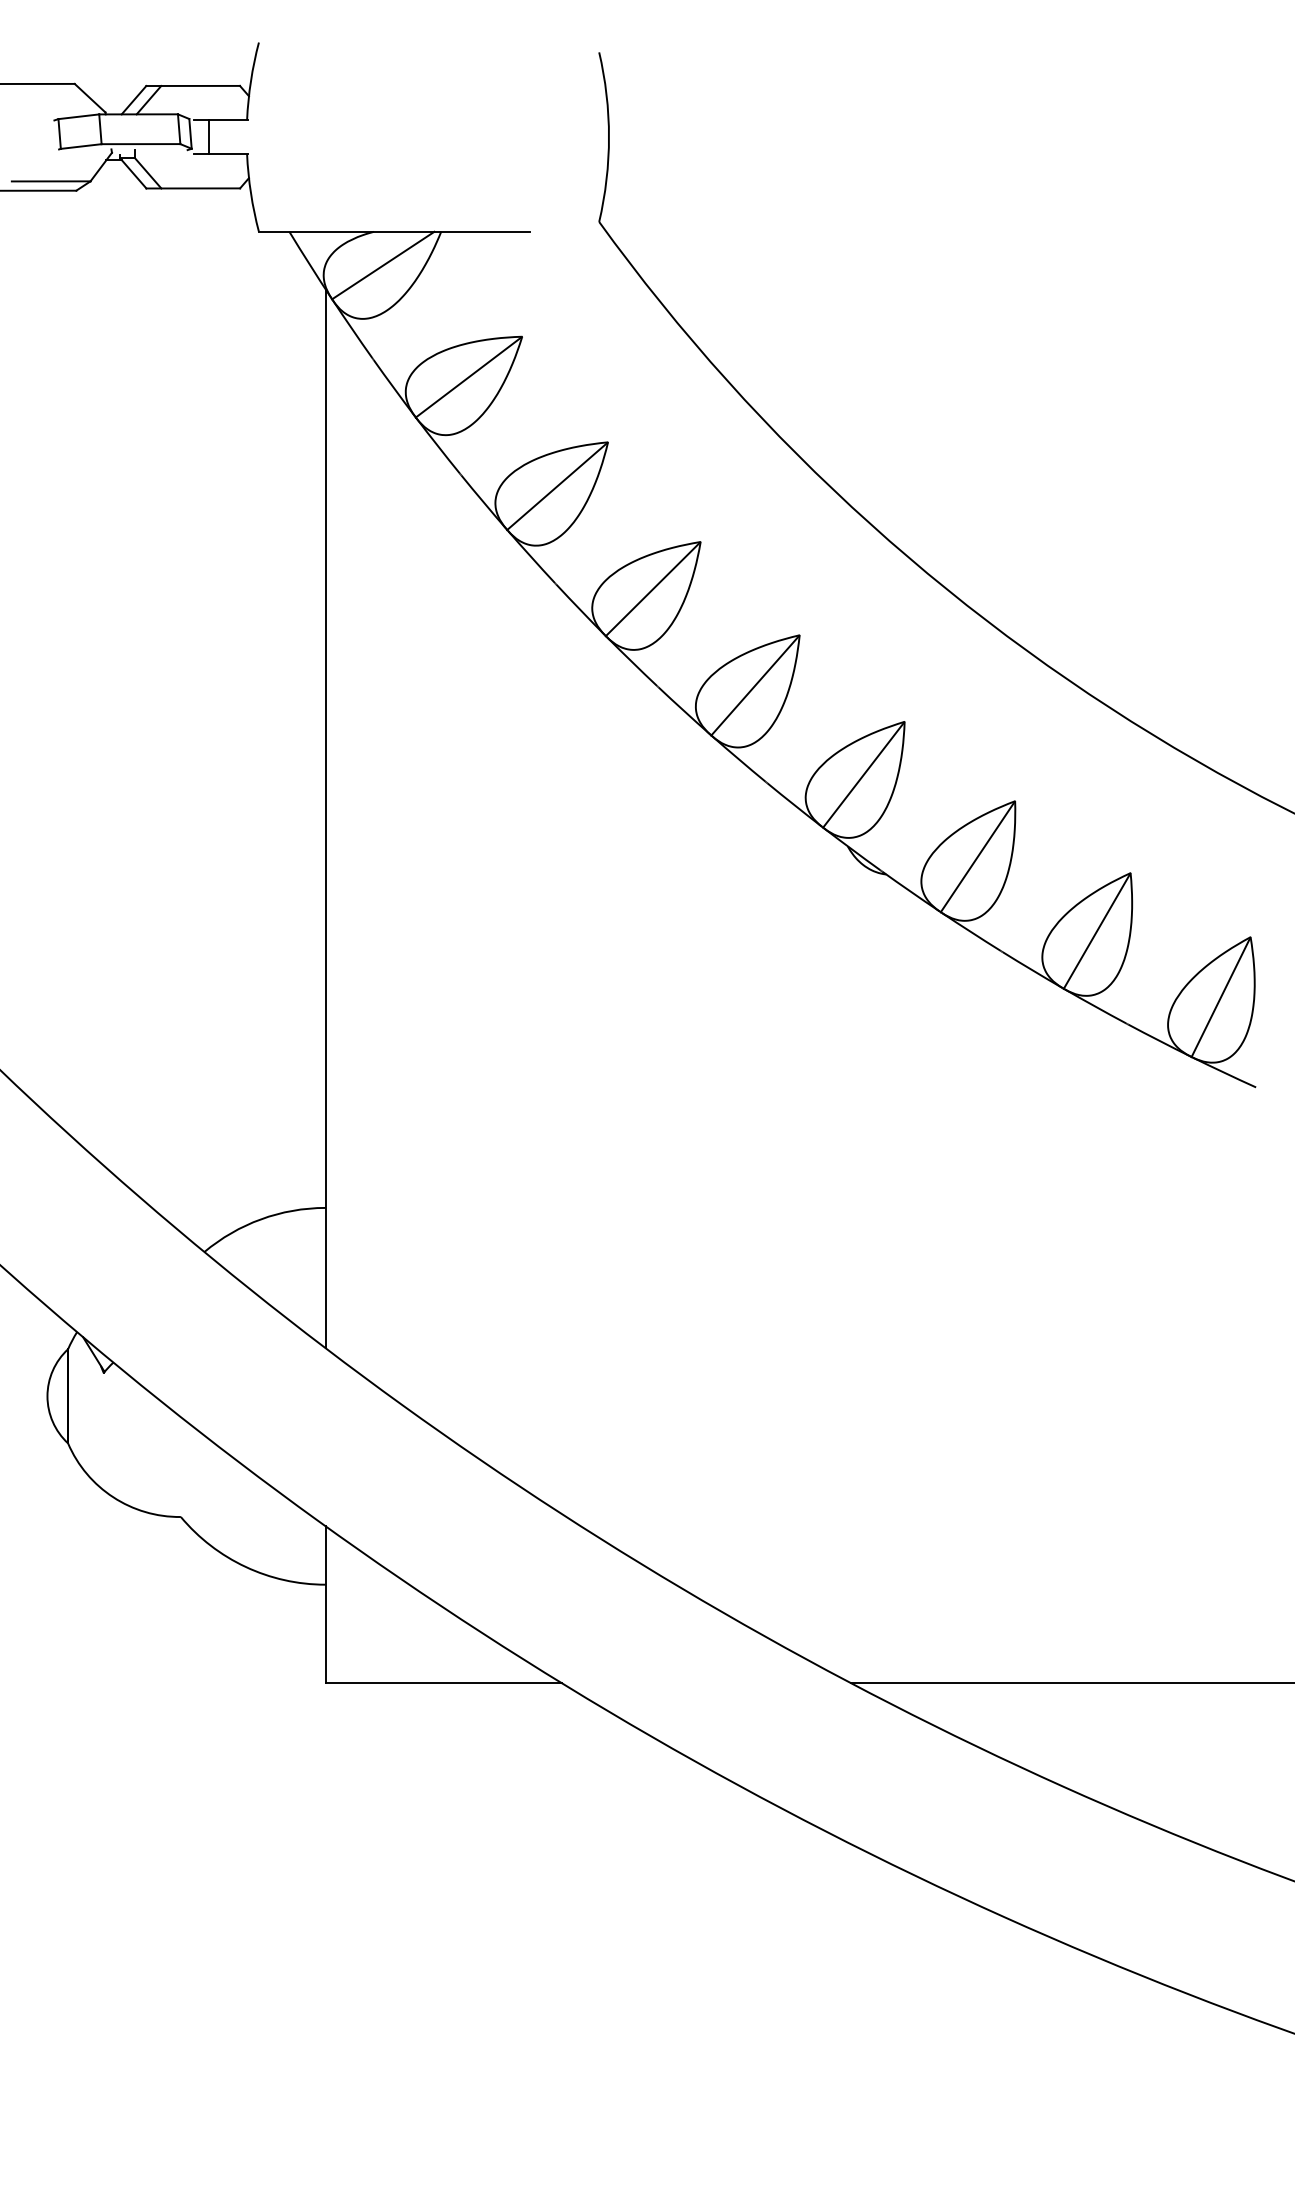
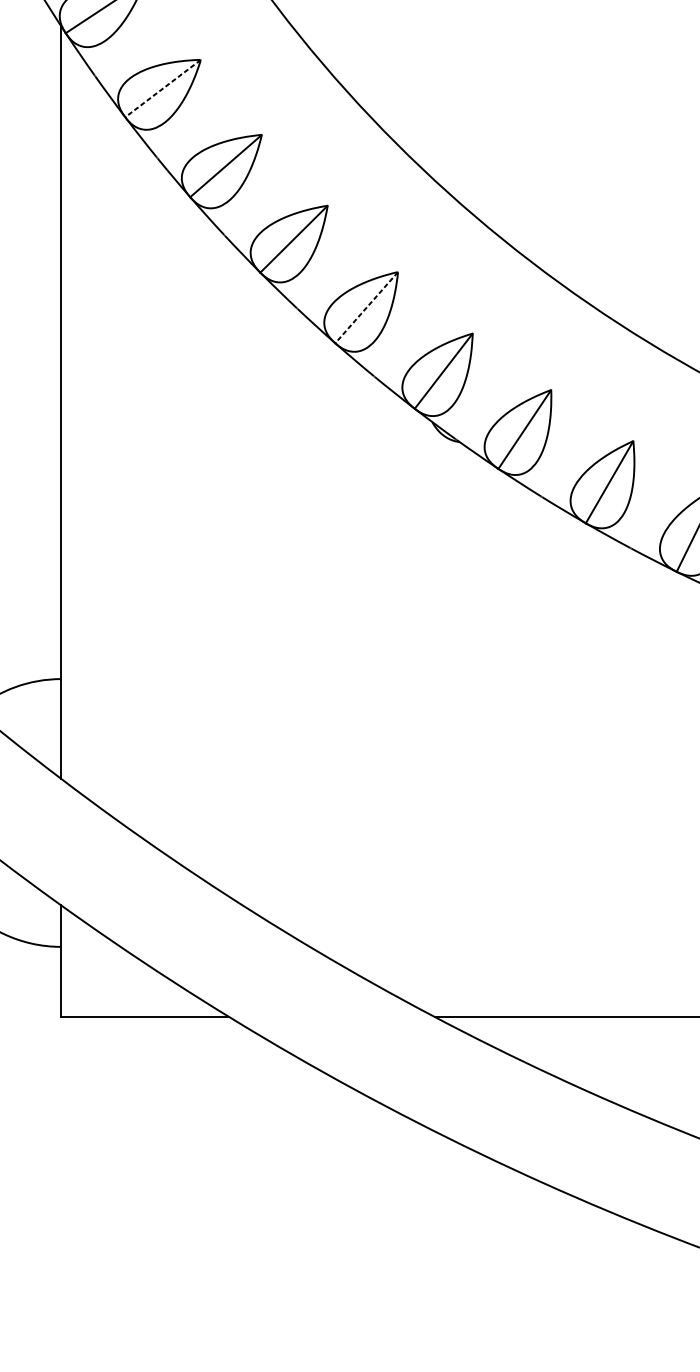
line: (468, 377) -> (162, 88), solid -> dashed
line: (755, 685) -> (366, 307), solid -> dashed

